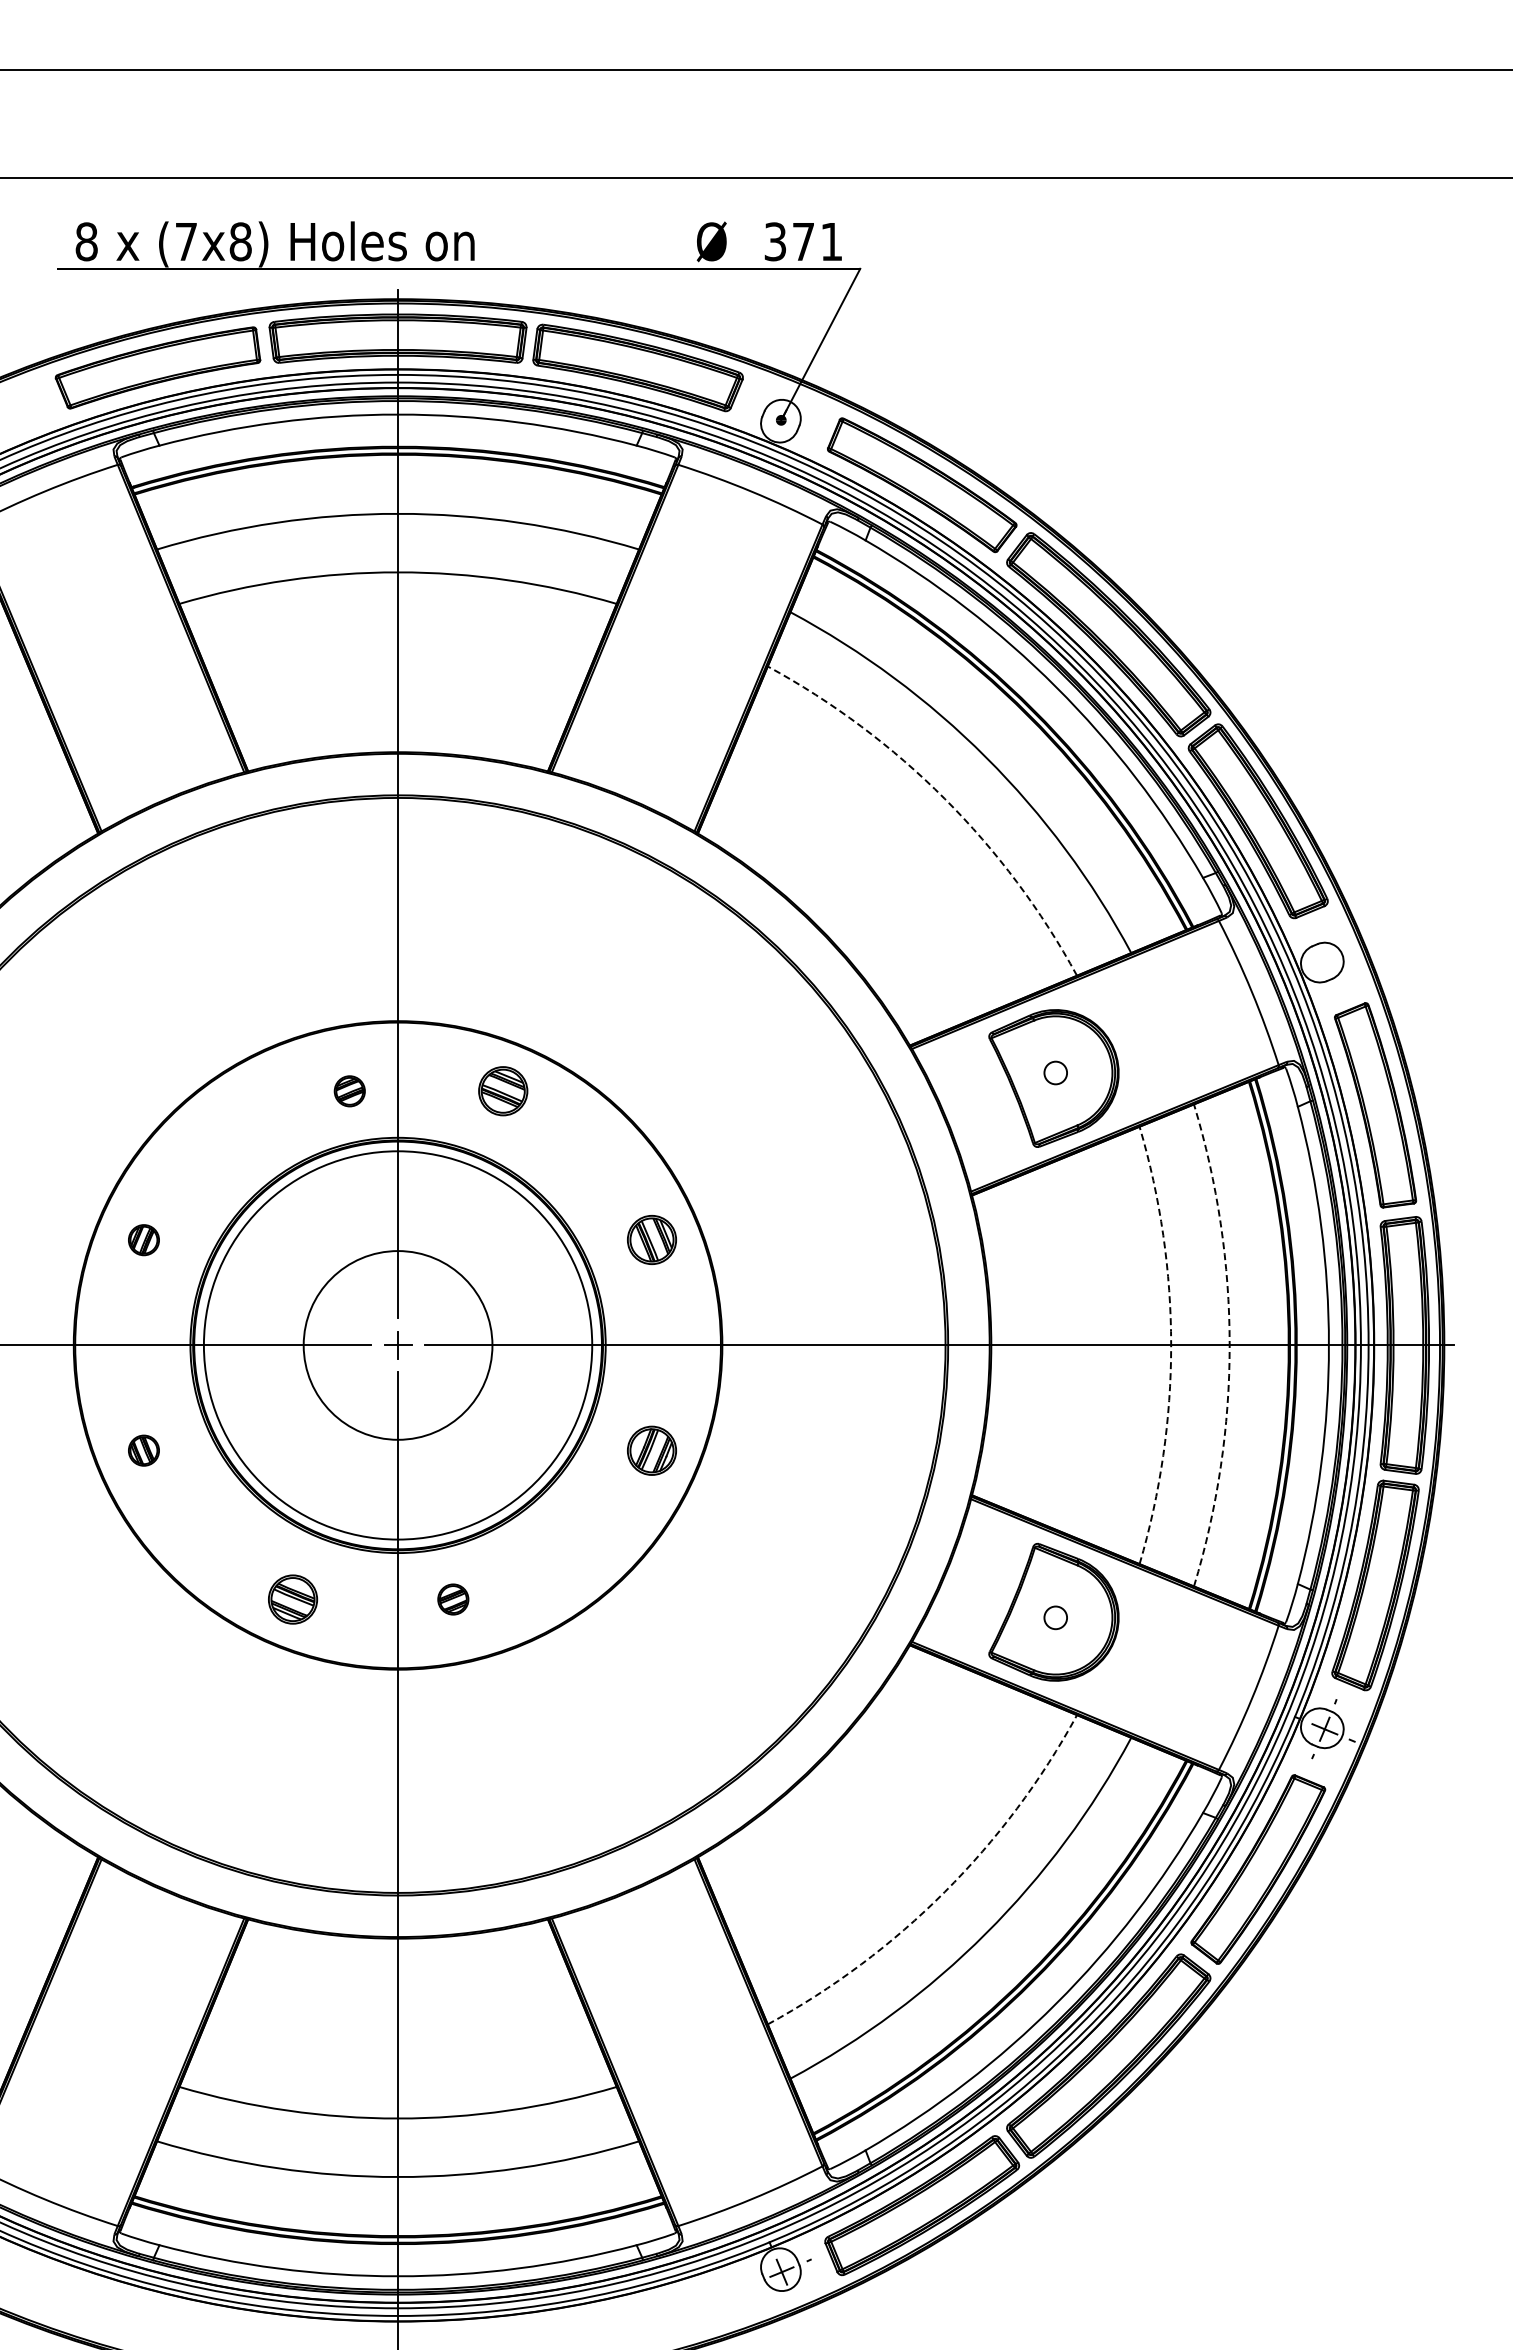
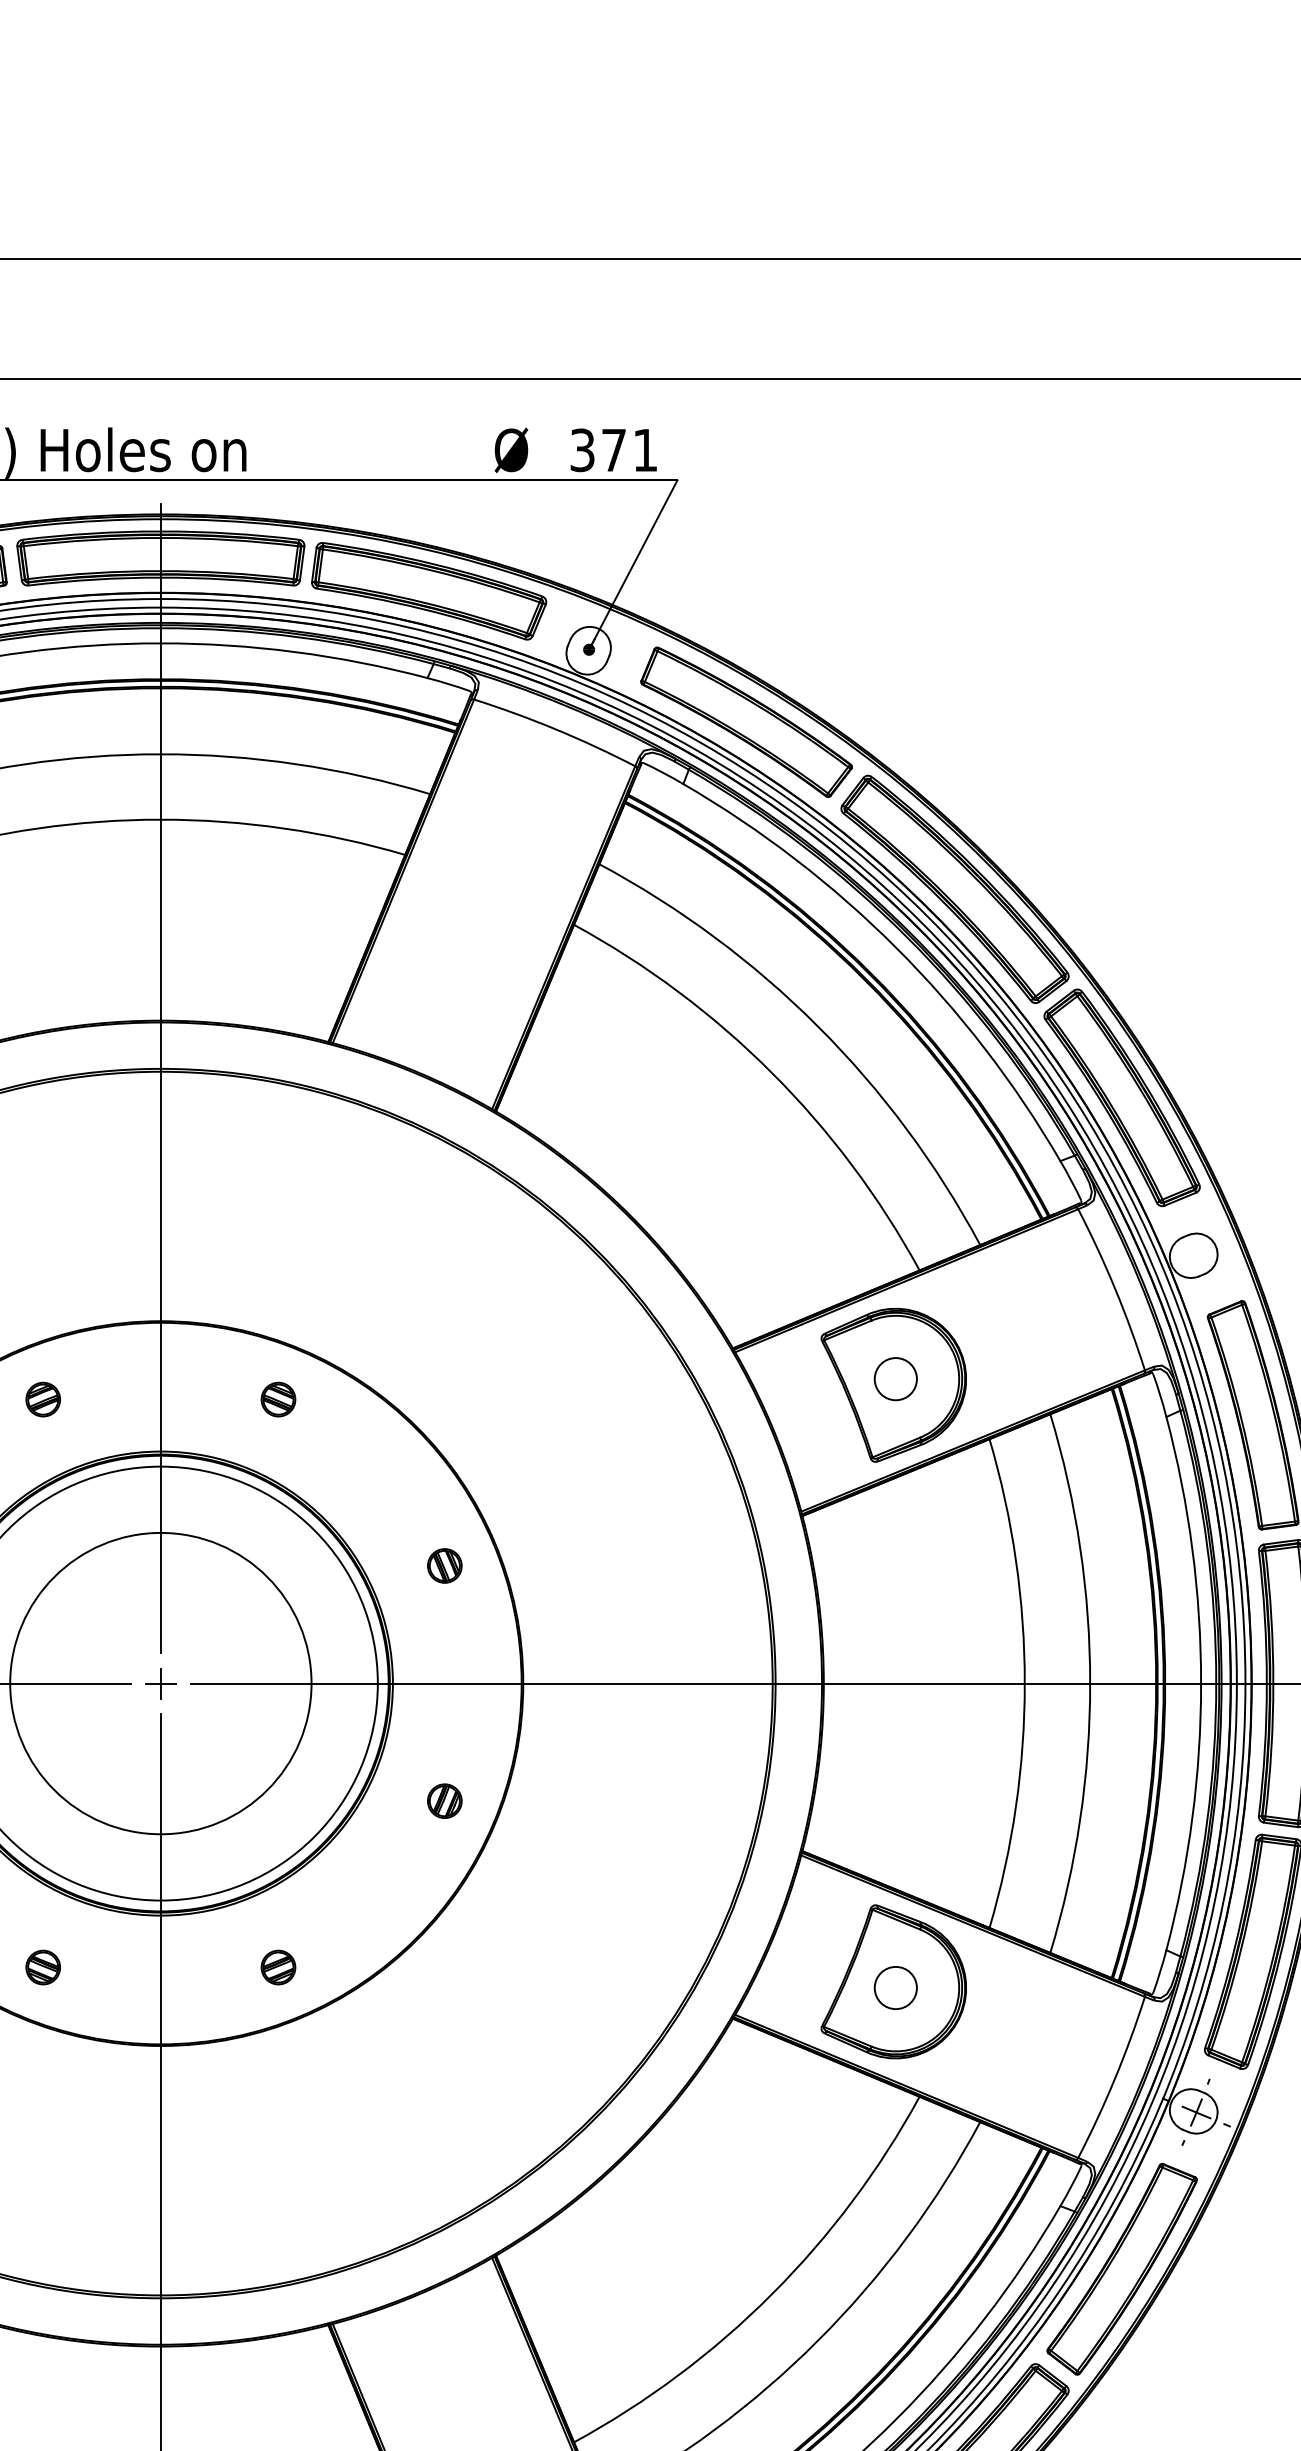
arc: (944, 798) -> (771, 1072), dashed -> solid
circle: (1055, 1072) -> (895, 1378), size x1.67
part: (349, 1091) -> (42, 1399), moved
part: (503, 1091) -> (278, 1399), size x0.62
part: (652, 1240) -> (445, 1566), size x0.62
circle: (397, 1345) -> (160, 1683), size x1.43
arc: (1171, 1345) -> (1025, 1683), dashed -> solid
arc: (1229, 1345) -> (1089, 1683), dashed -> solid
part: (652, 1450) -> (445, 1801), size x0.62
part: (292, 1599) -> (42, 1967), size x0.62
part: (453, 1599) -> (278, 1967), moved
circle: (1055, 1617) -> (895, 1987), size x1.67
arc: (944, 1892) -> (771, 2294), dashed -> solid

